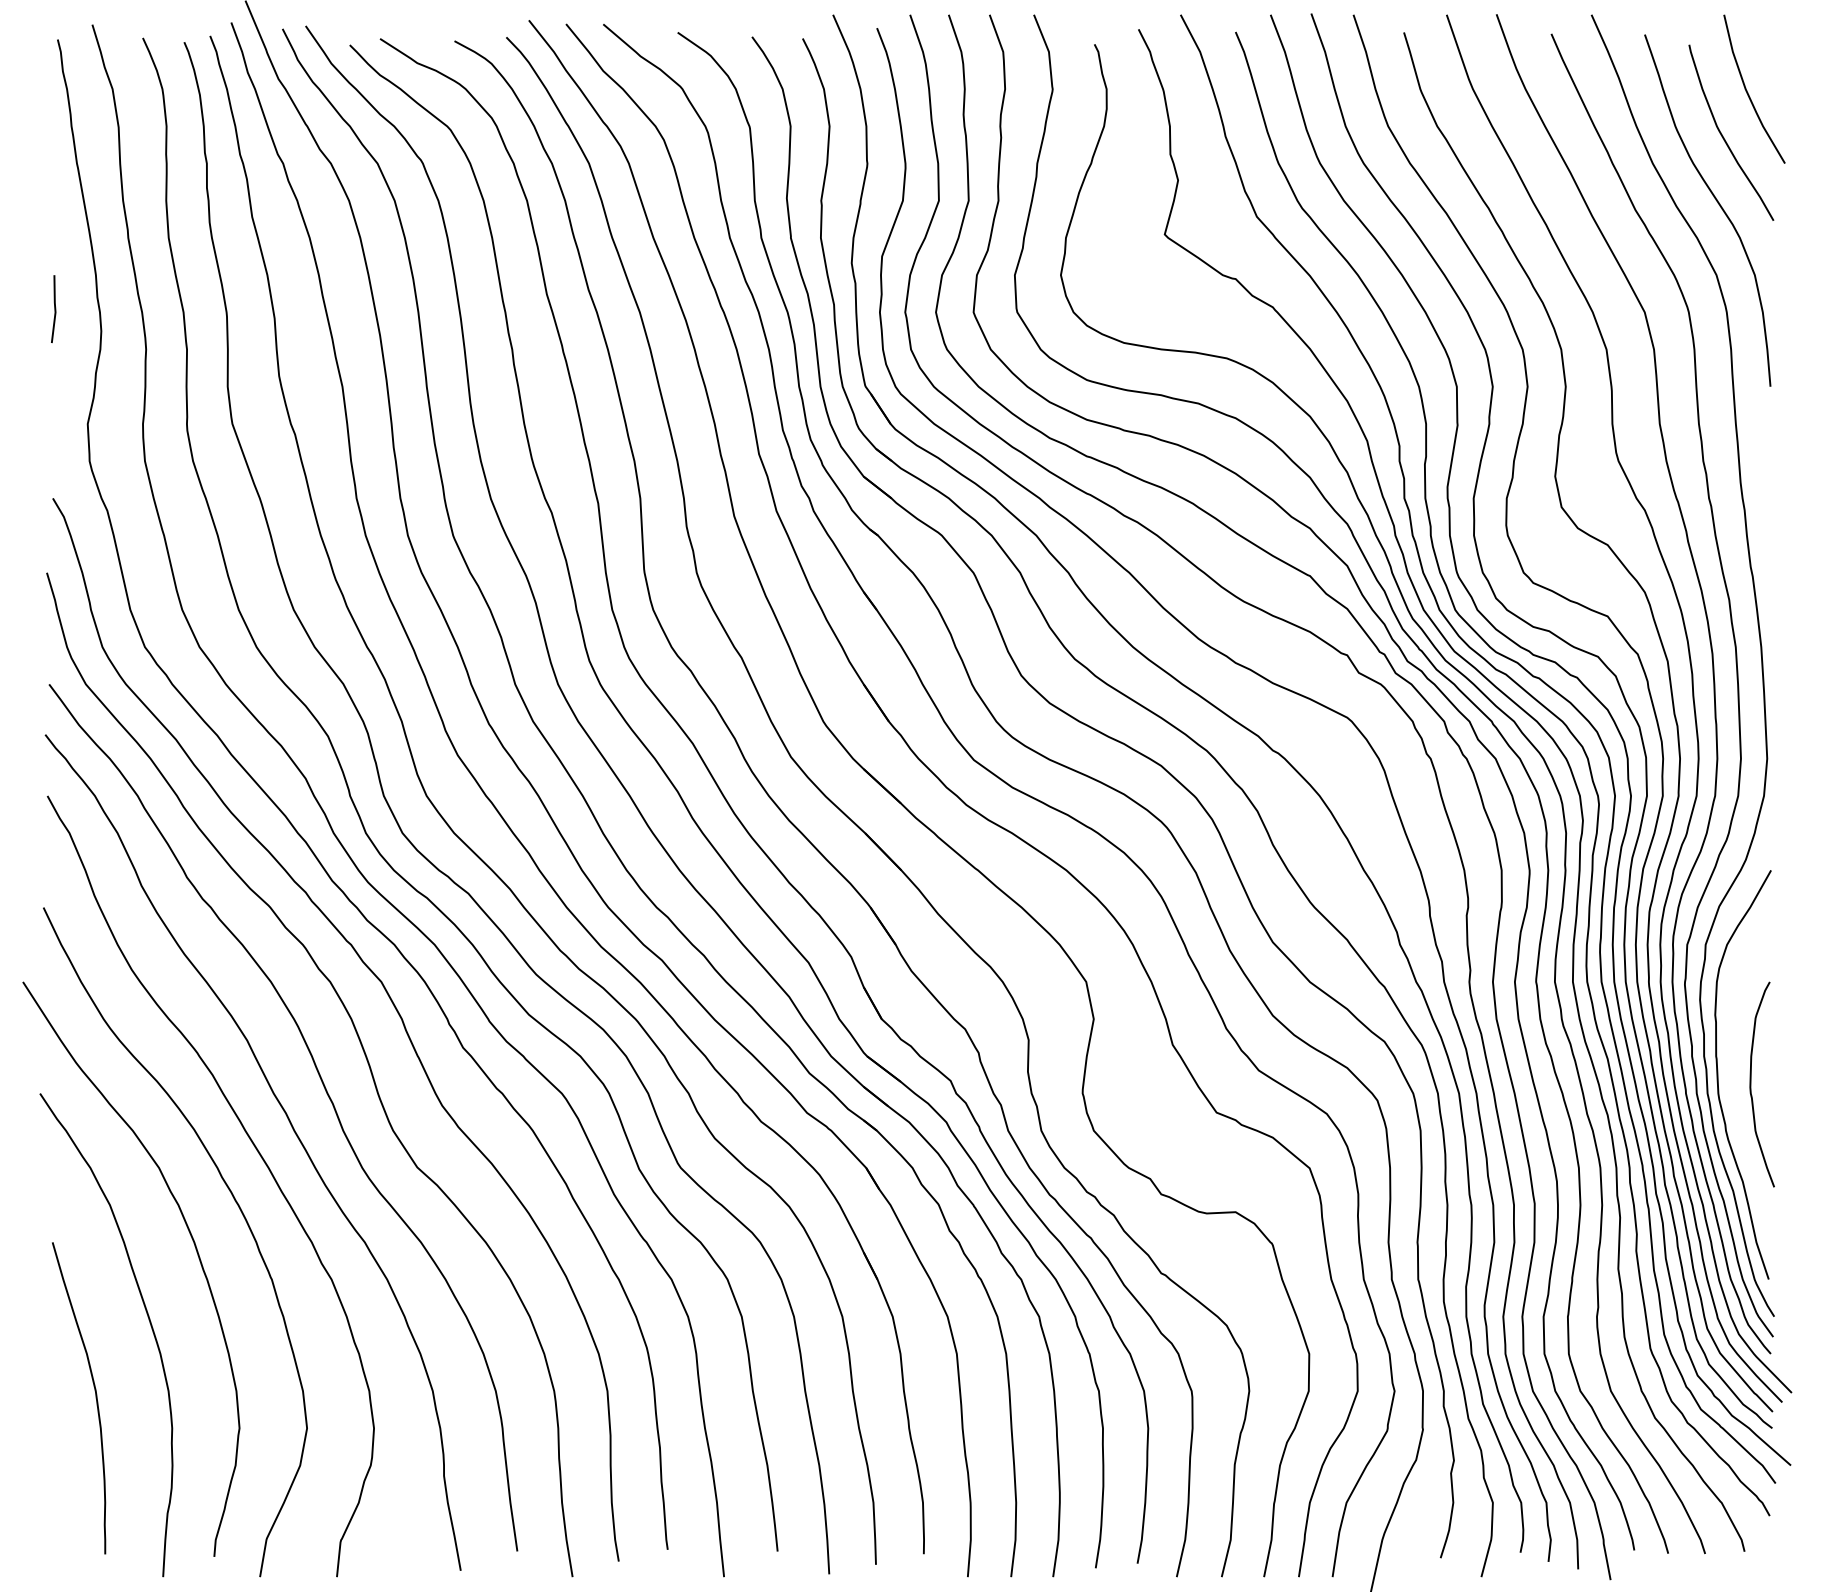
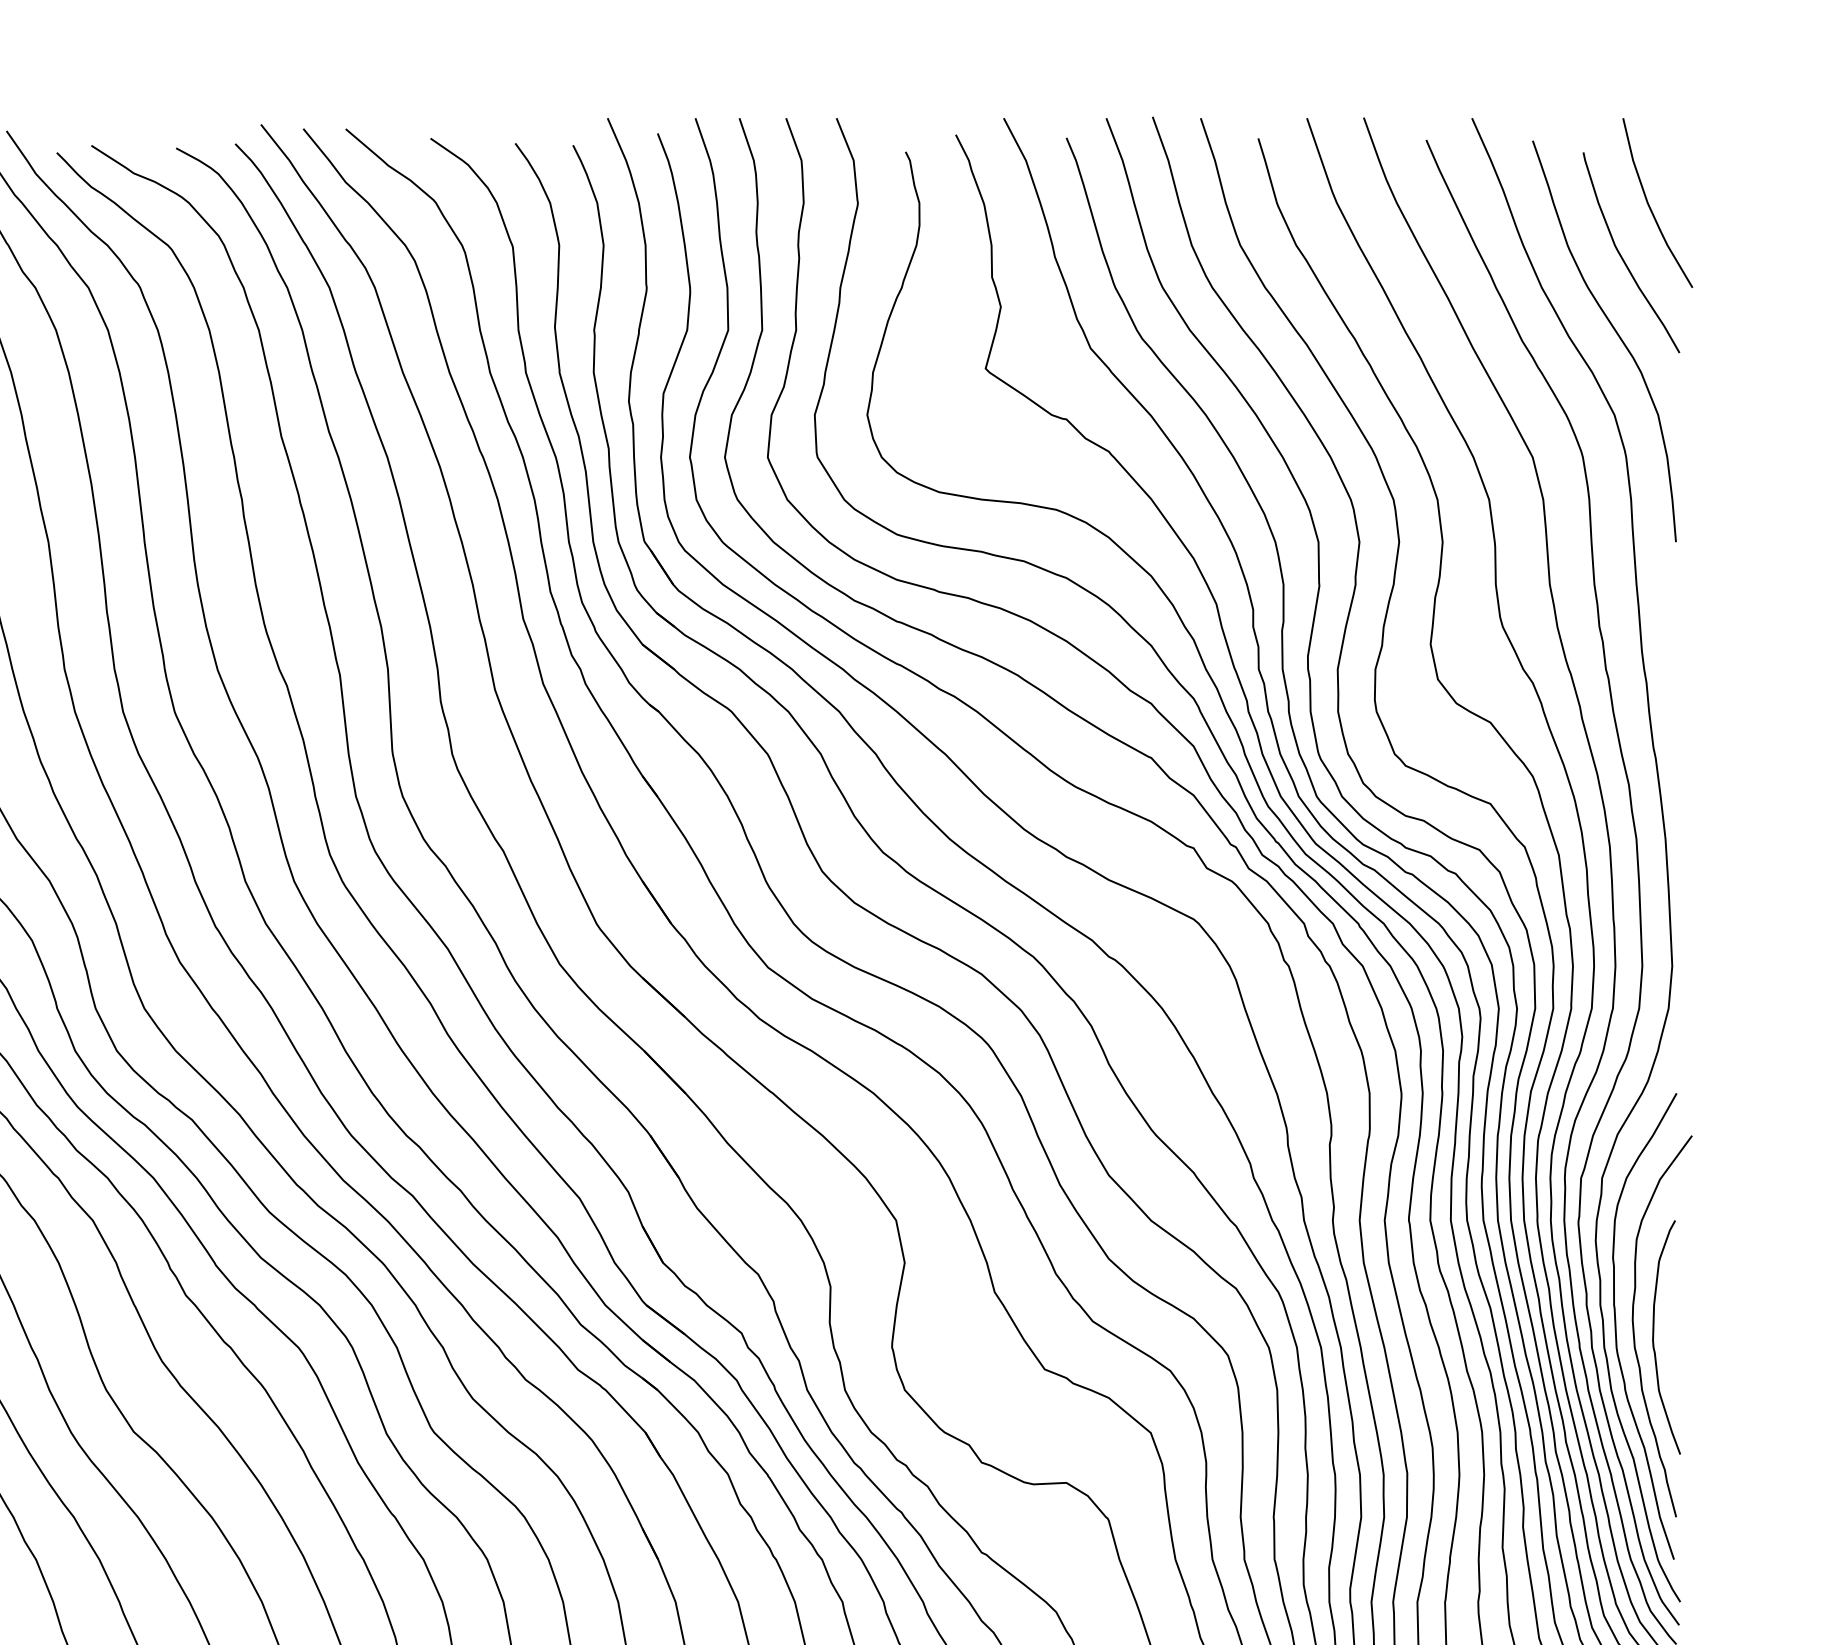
curve: (1734, 1078) -> (1634, 1330), added

